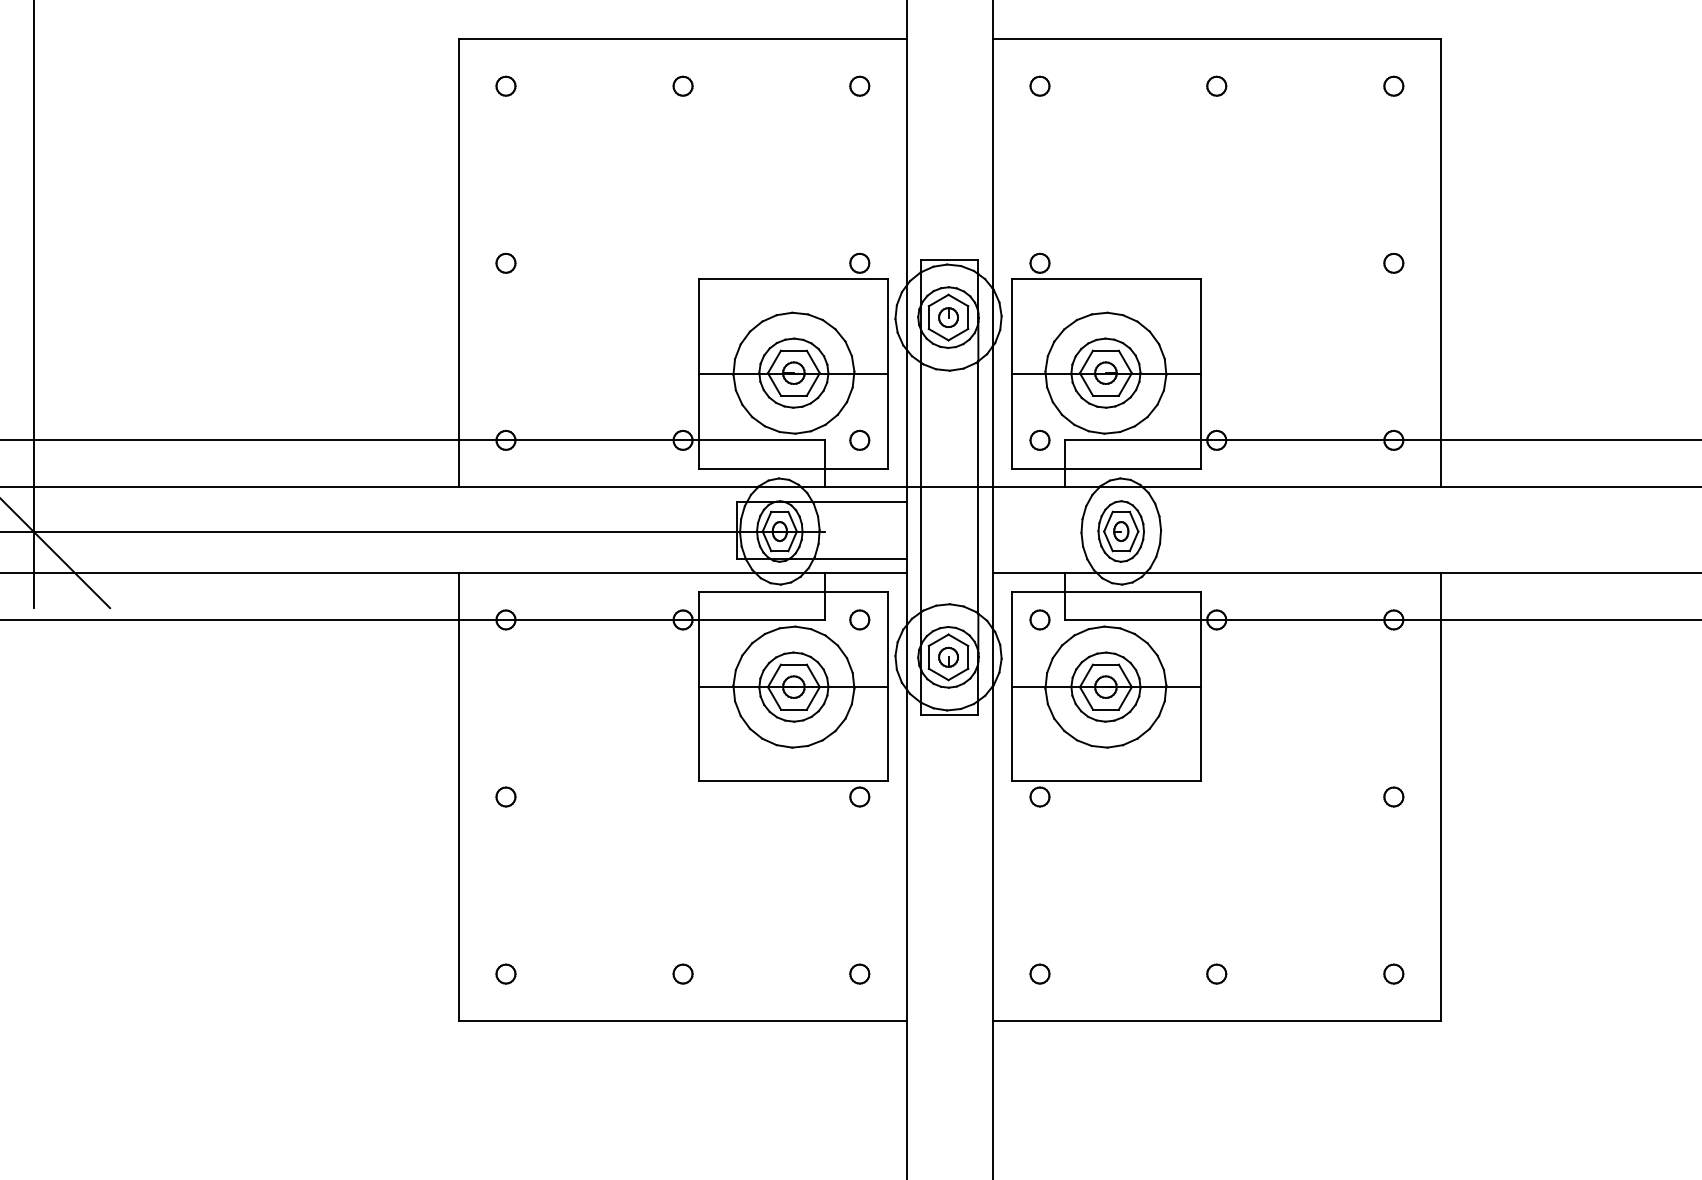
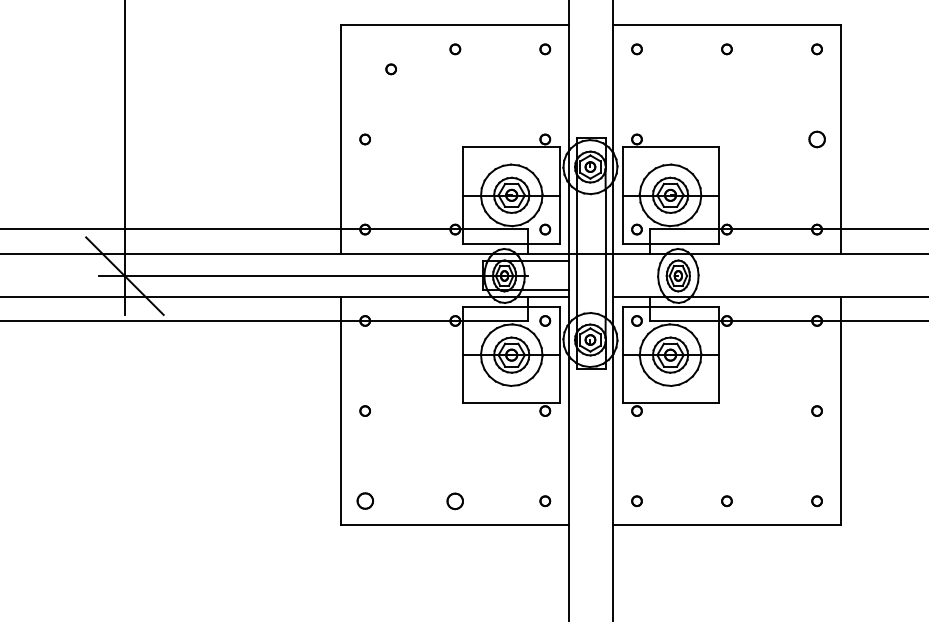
part: (504, 86) -> (390, 69), moved
part: (1392, 263) -> (816, 139), size x1.6
part: (683, 972) -> (455, 500), size x1.6
part: (504, 974) -> (364, 501), size x1.6

